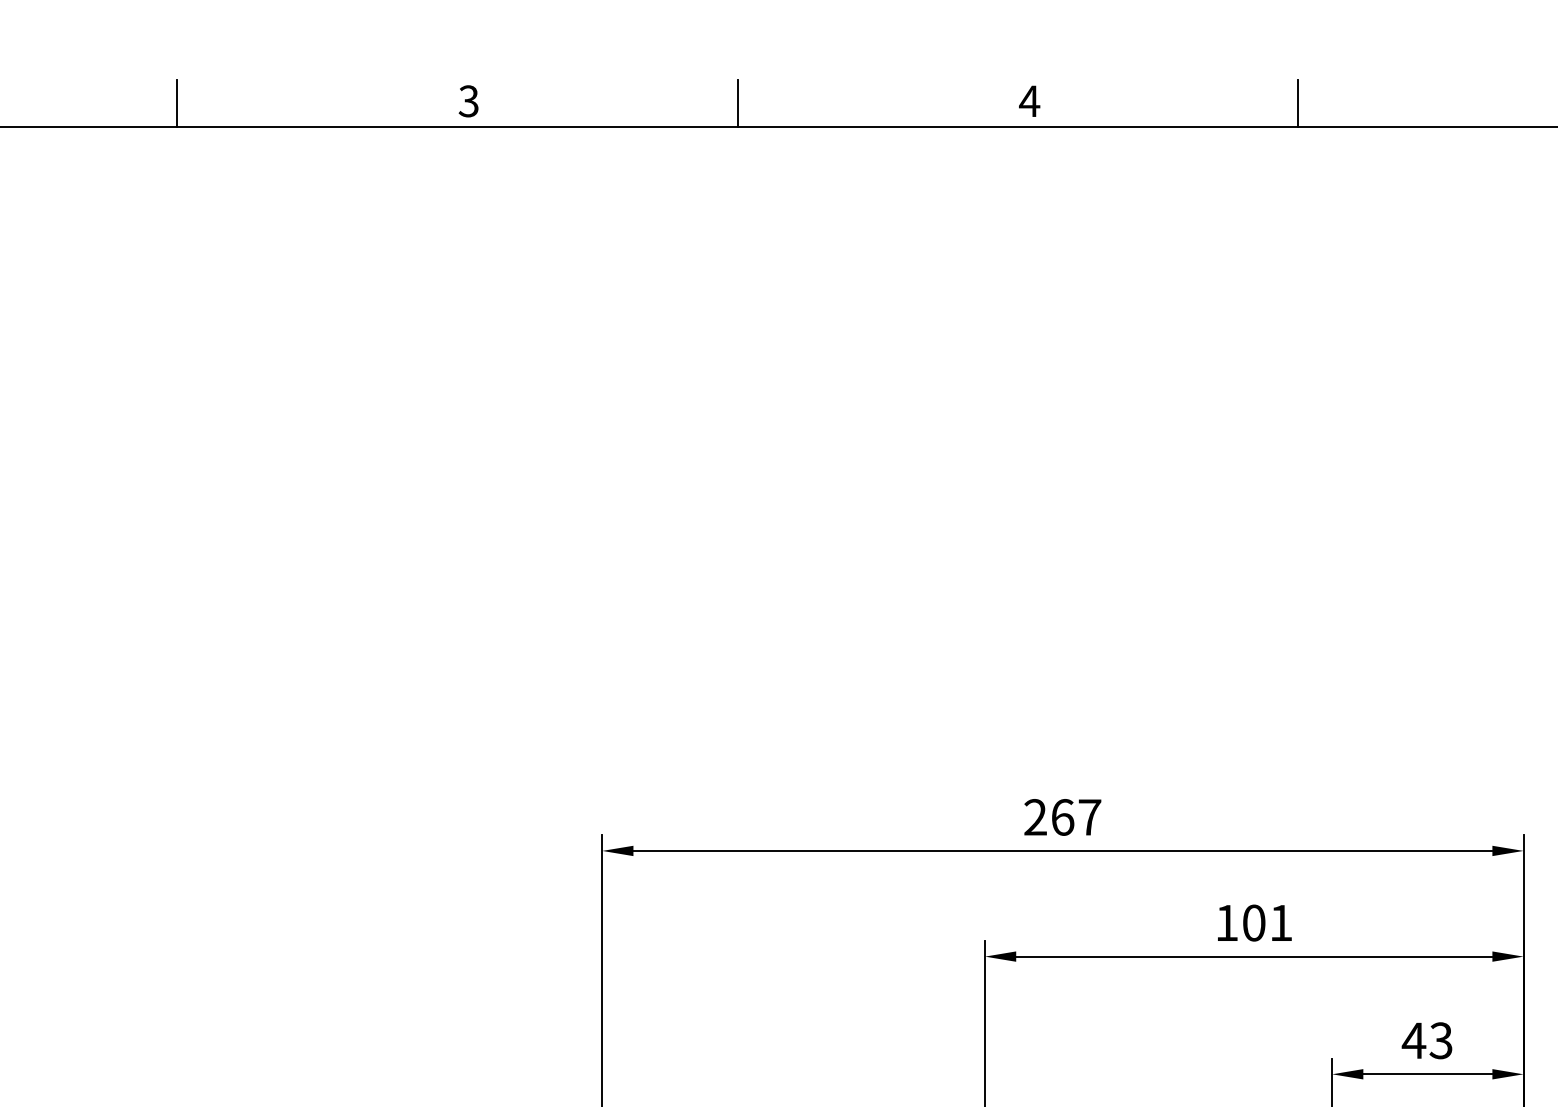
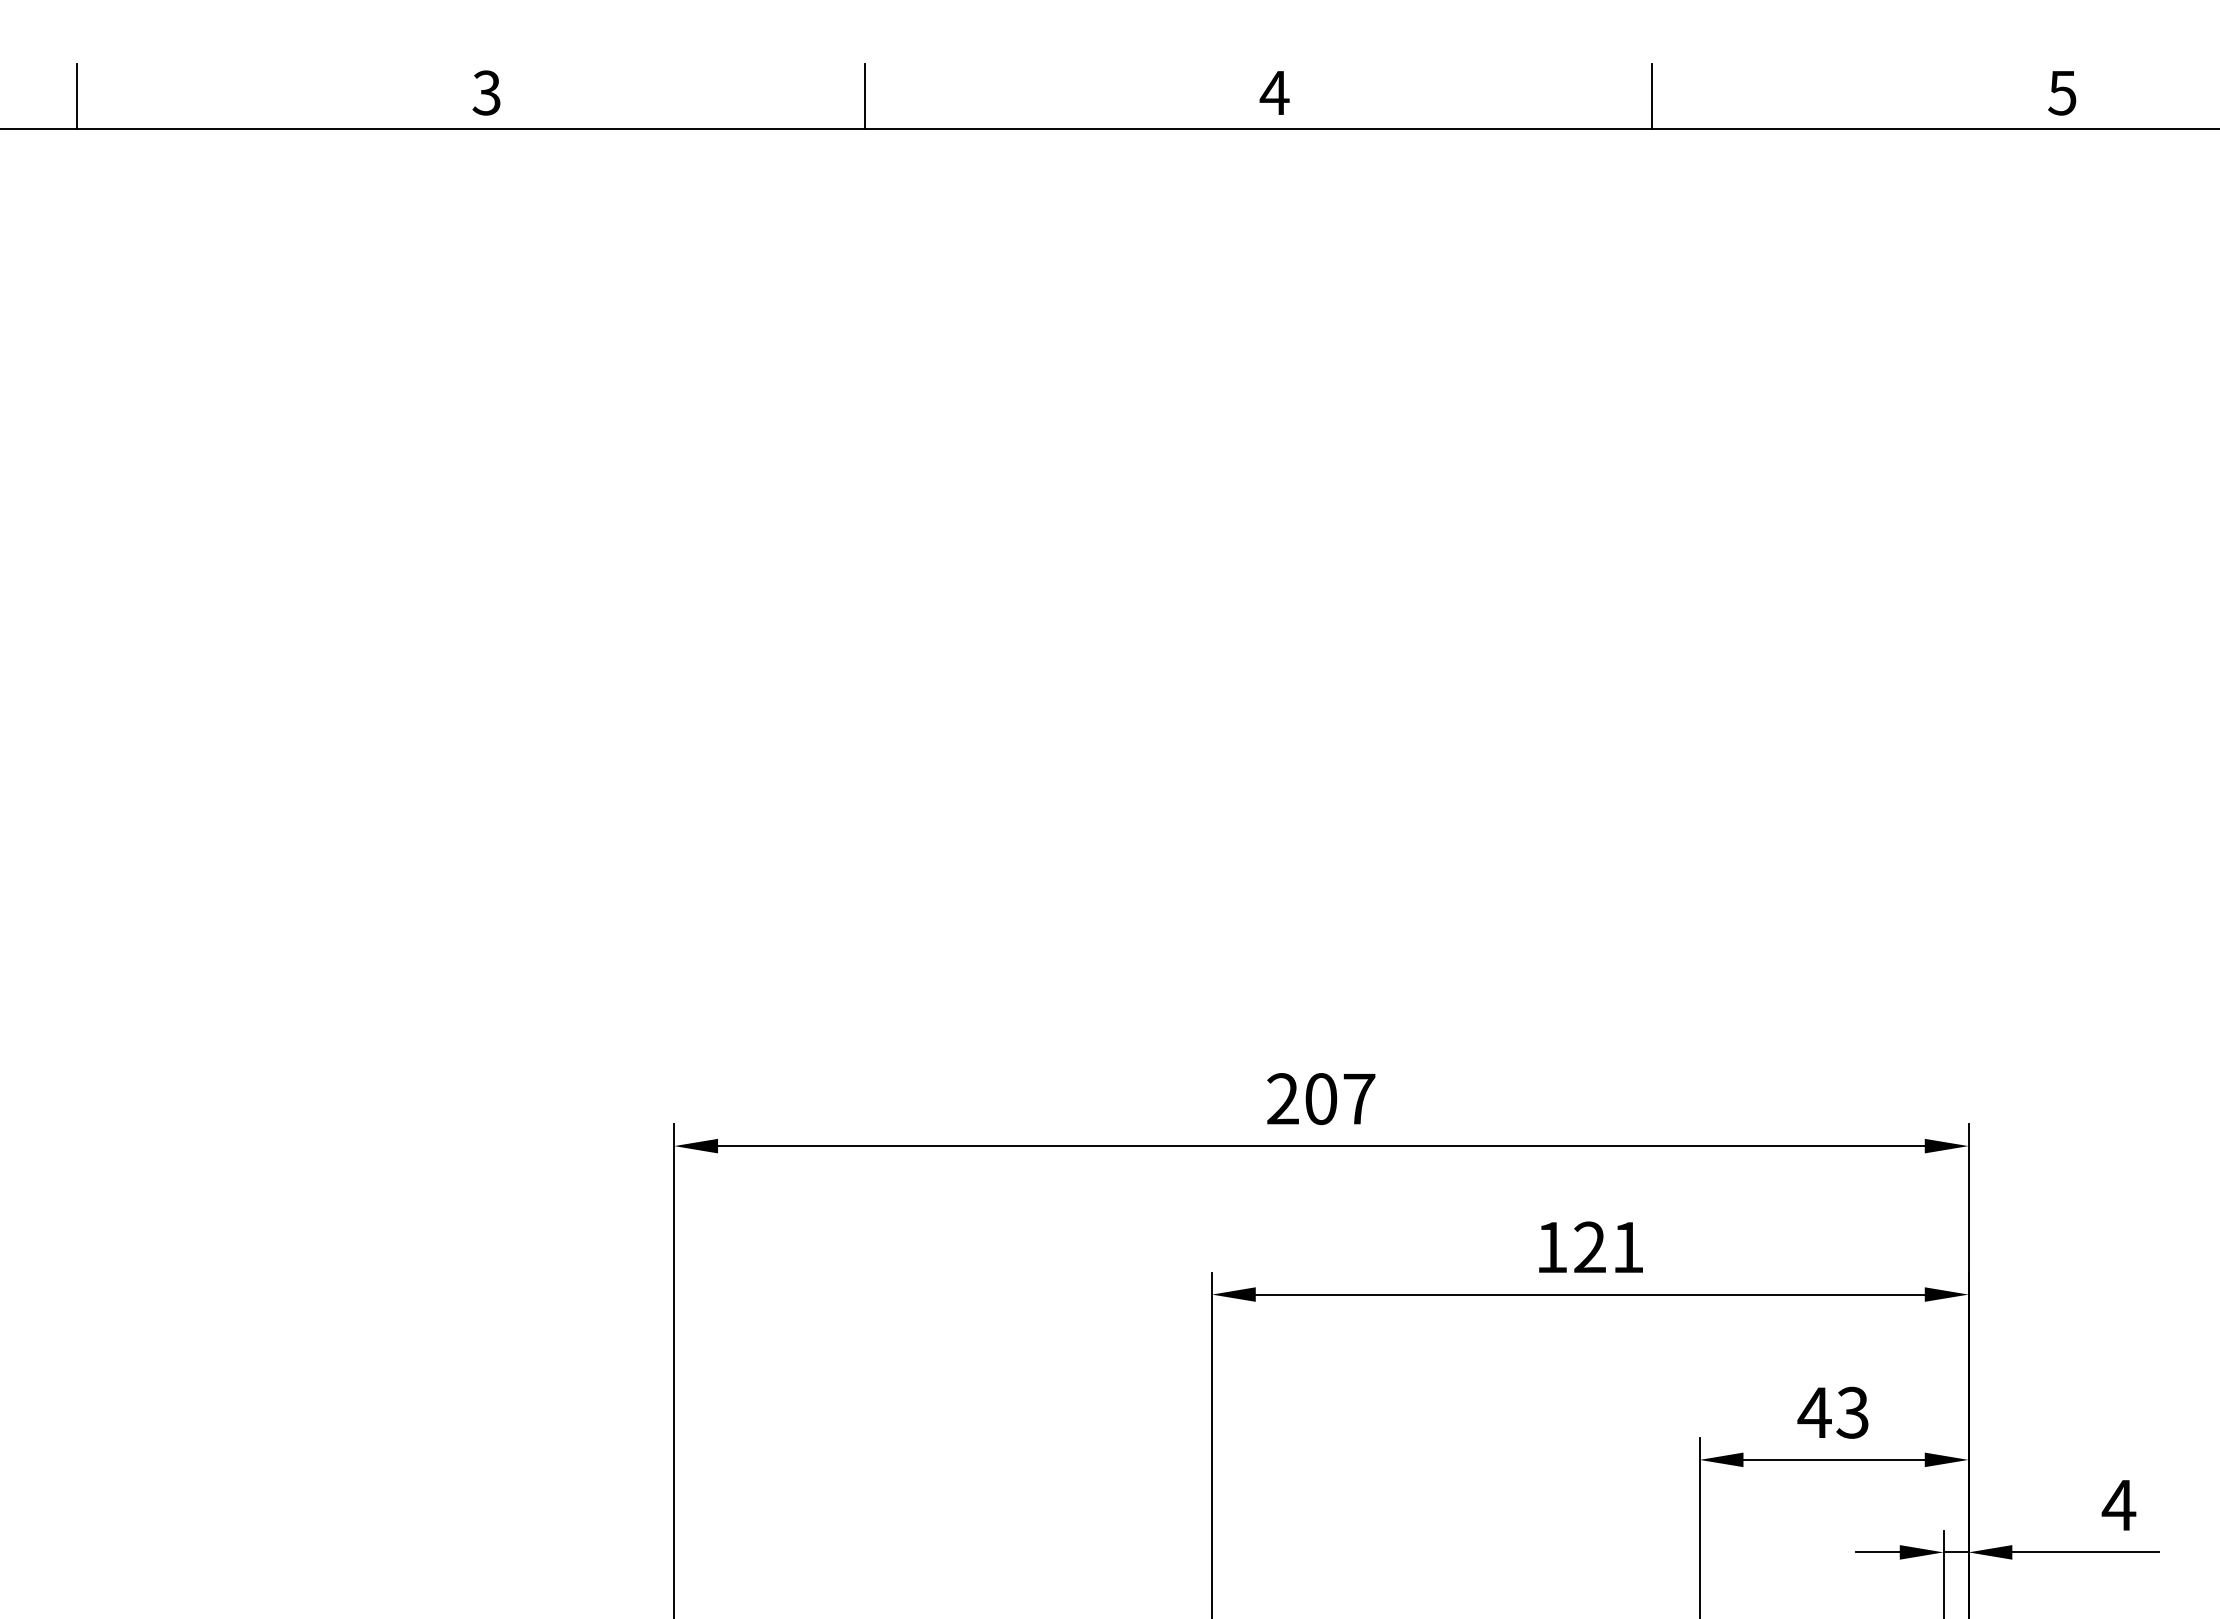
text: (1062, 817) -> (1321, 1099), 267 -> 207
text: (1253, 923) -> (1589, 1247), 101 -> 121

